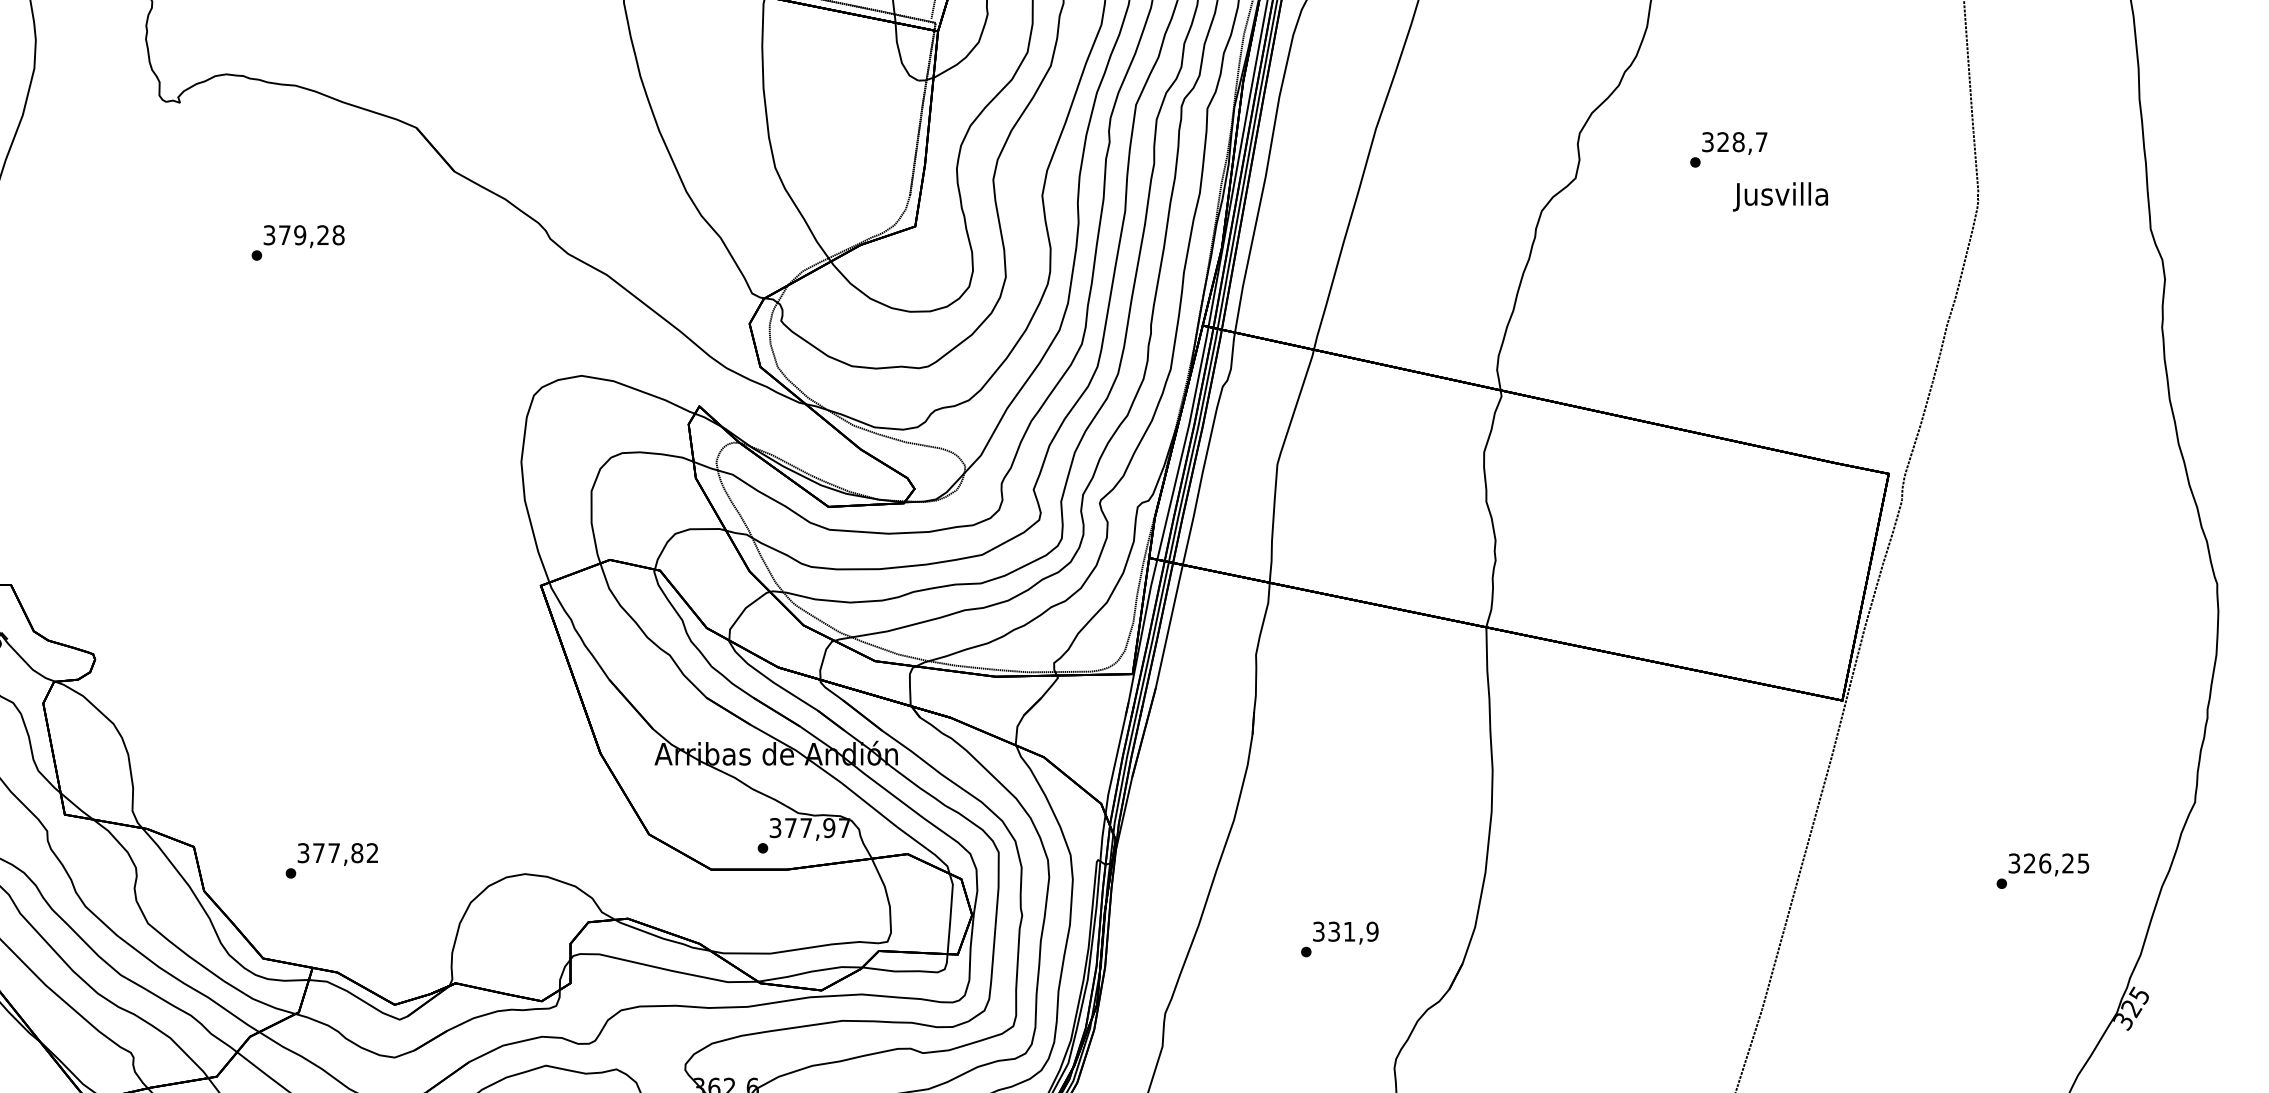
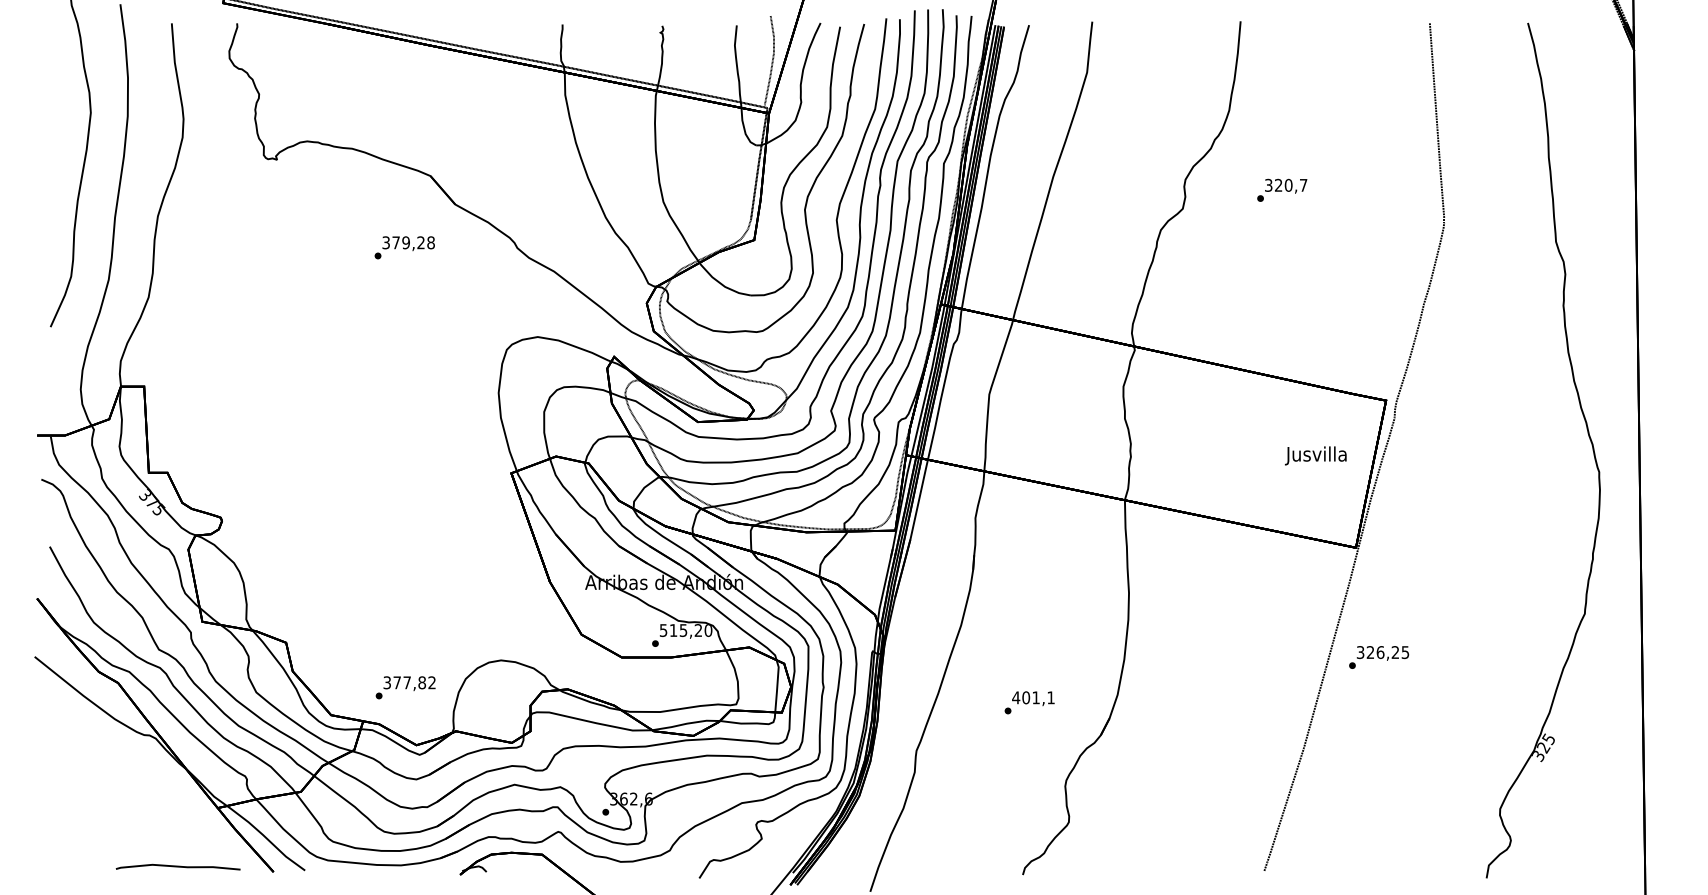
text: (1738, 142) -> (1288, 185), 328,7 -> 320,7
text: (1780, 196) -> (1315, 455), moved
text: (297, 242) -> (404, 247), moved
text: (810, 828) -> (686, 630), 377,97 -> 515,20
text: (331, 860) -> (405, 687), moved
text: (2043, 871) -> (1379, 657), moved
text: (1345, 931) -> (1033, 697), 331,9 -> 401,1

